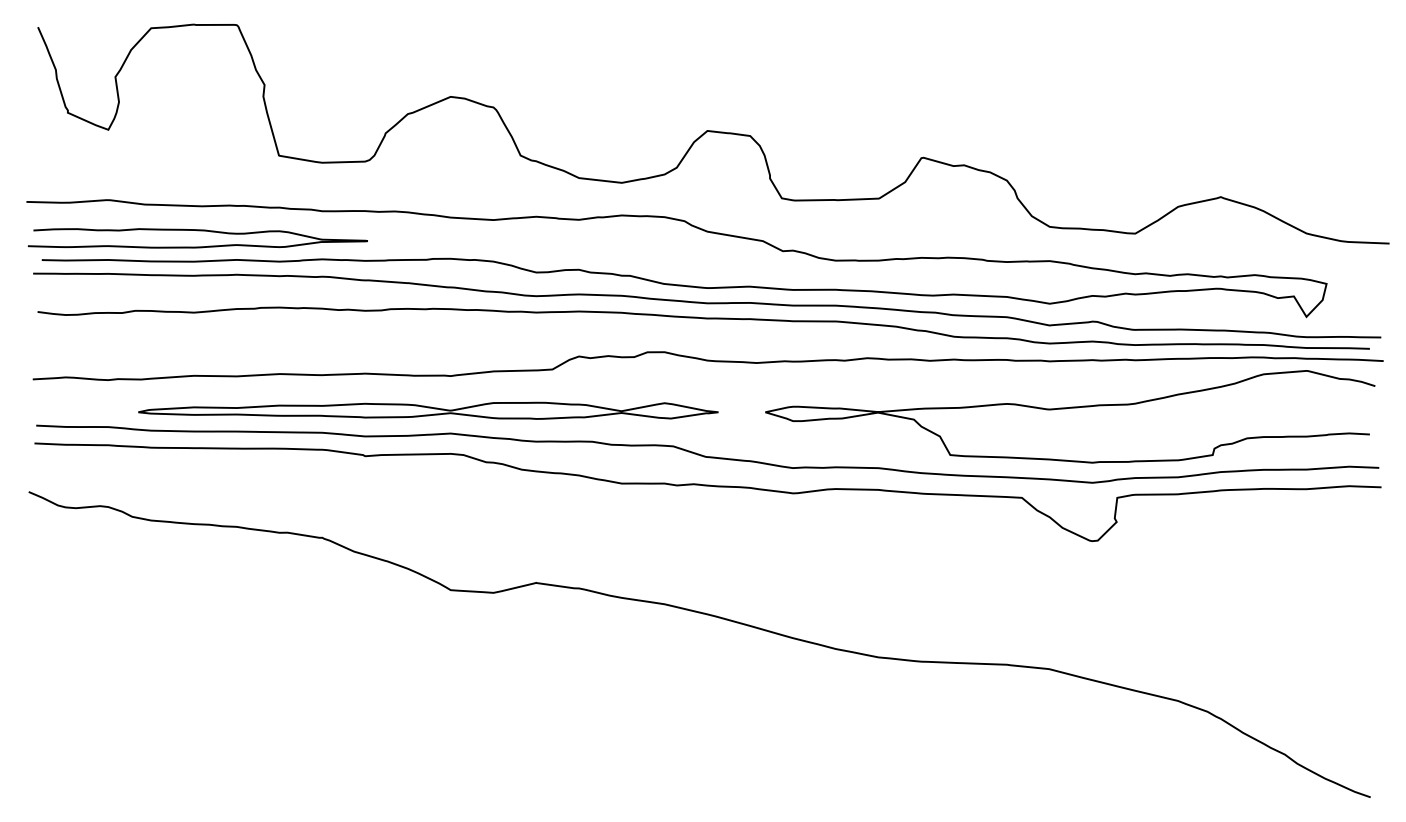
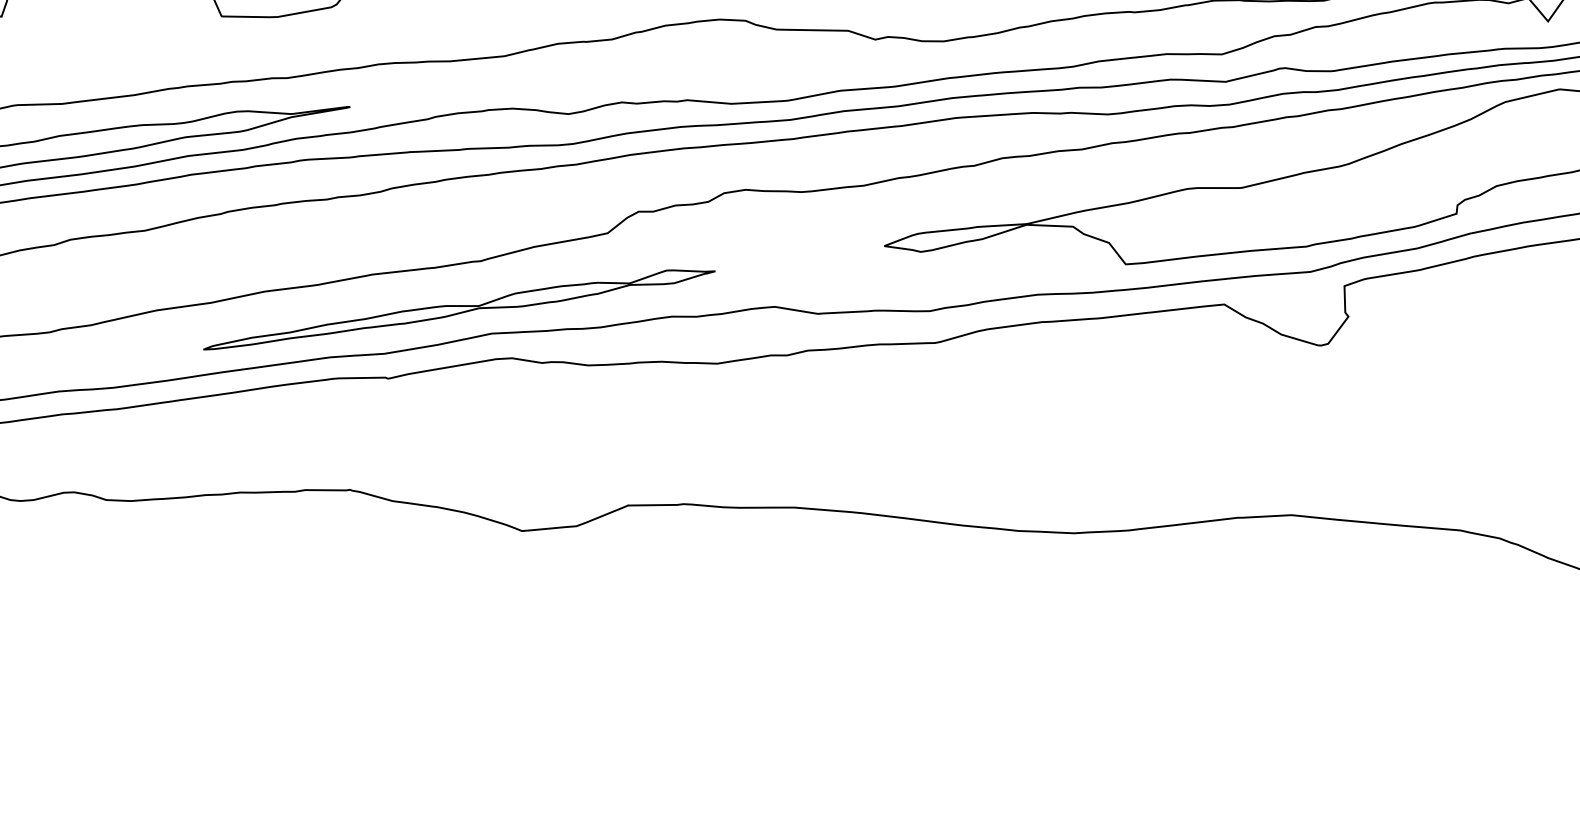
part: (428, 410) -> (459, 308), size x0.7

